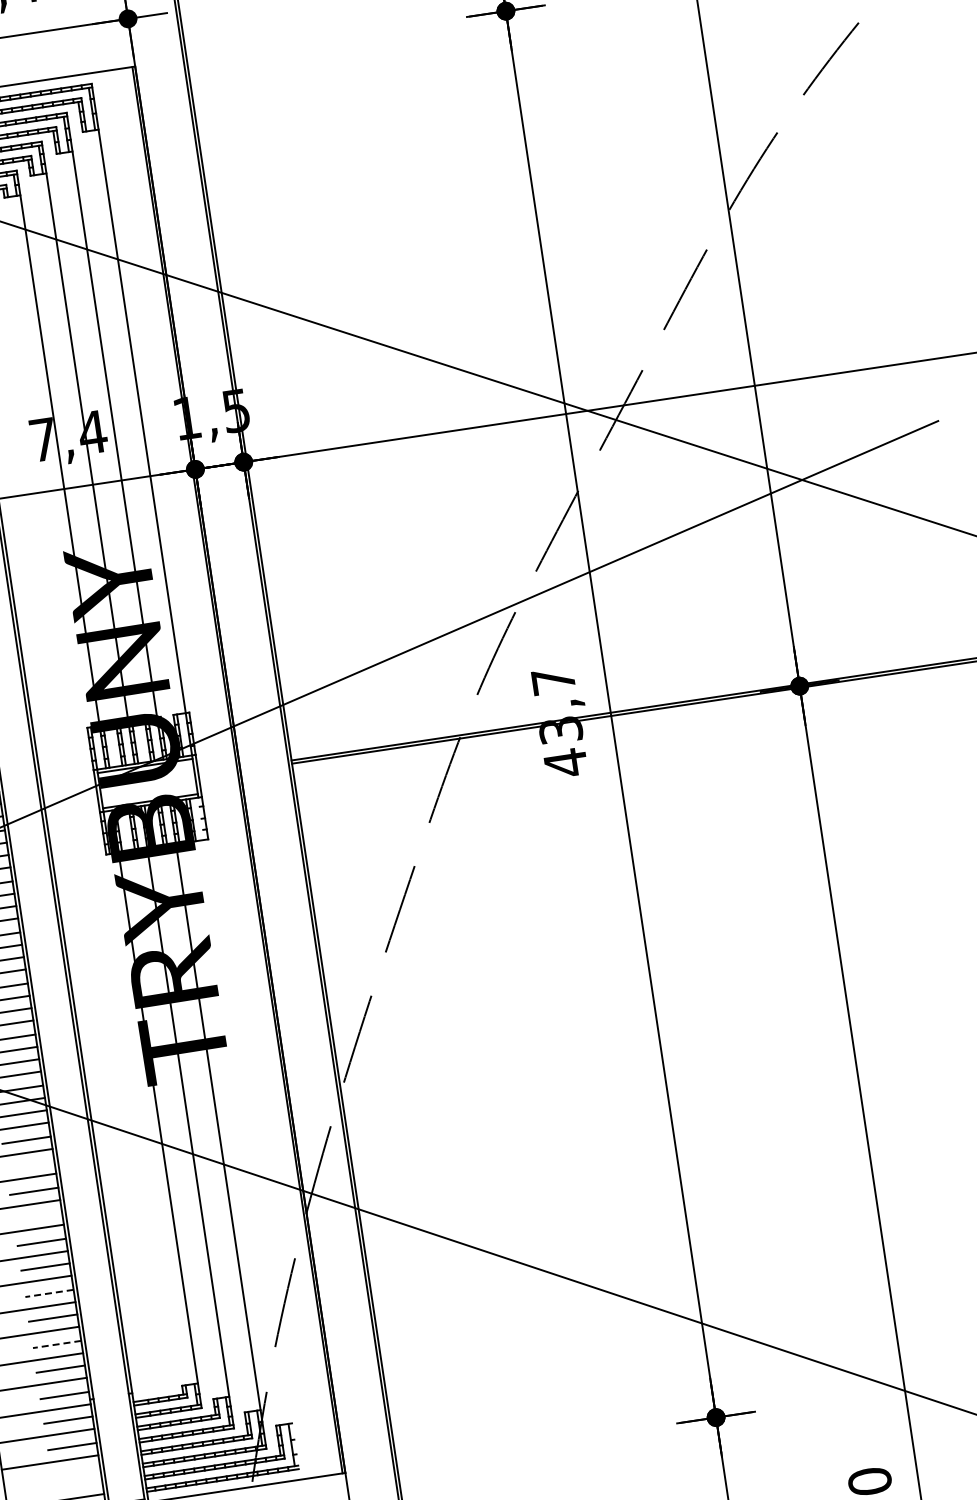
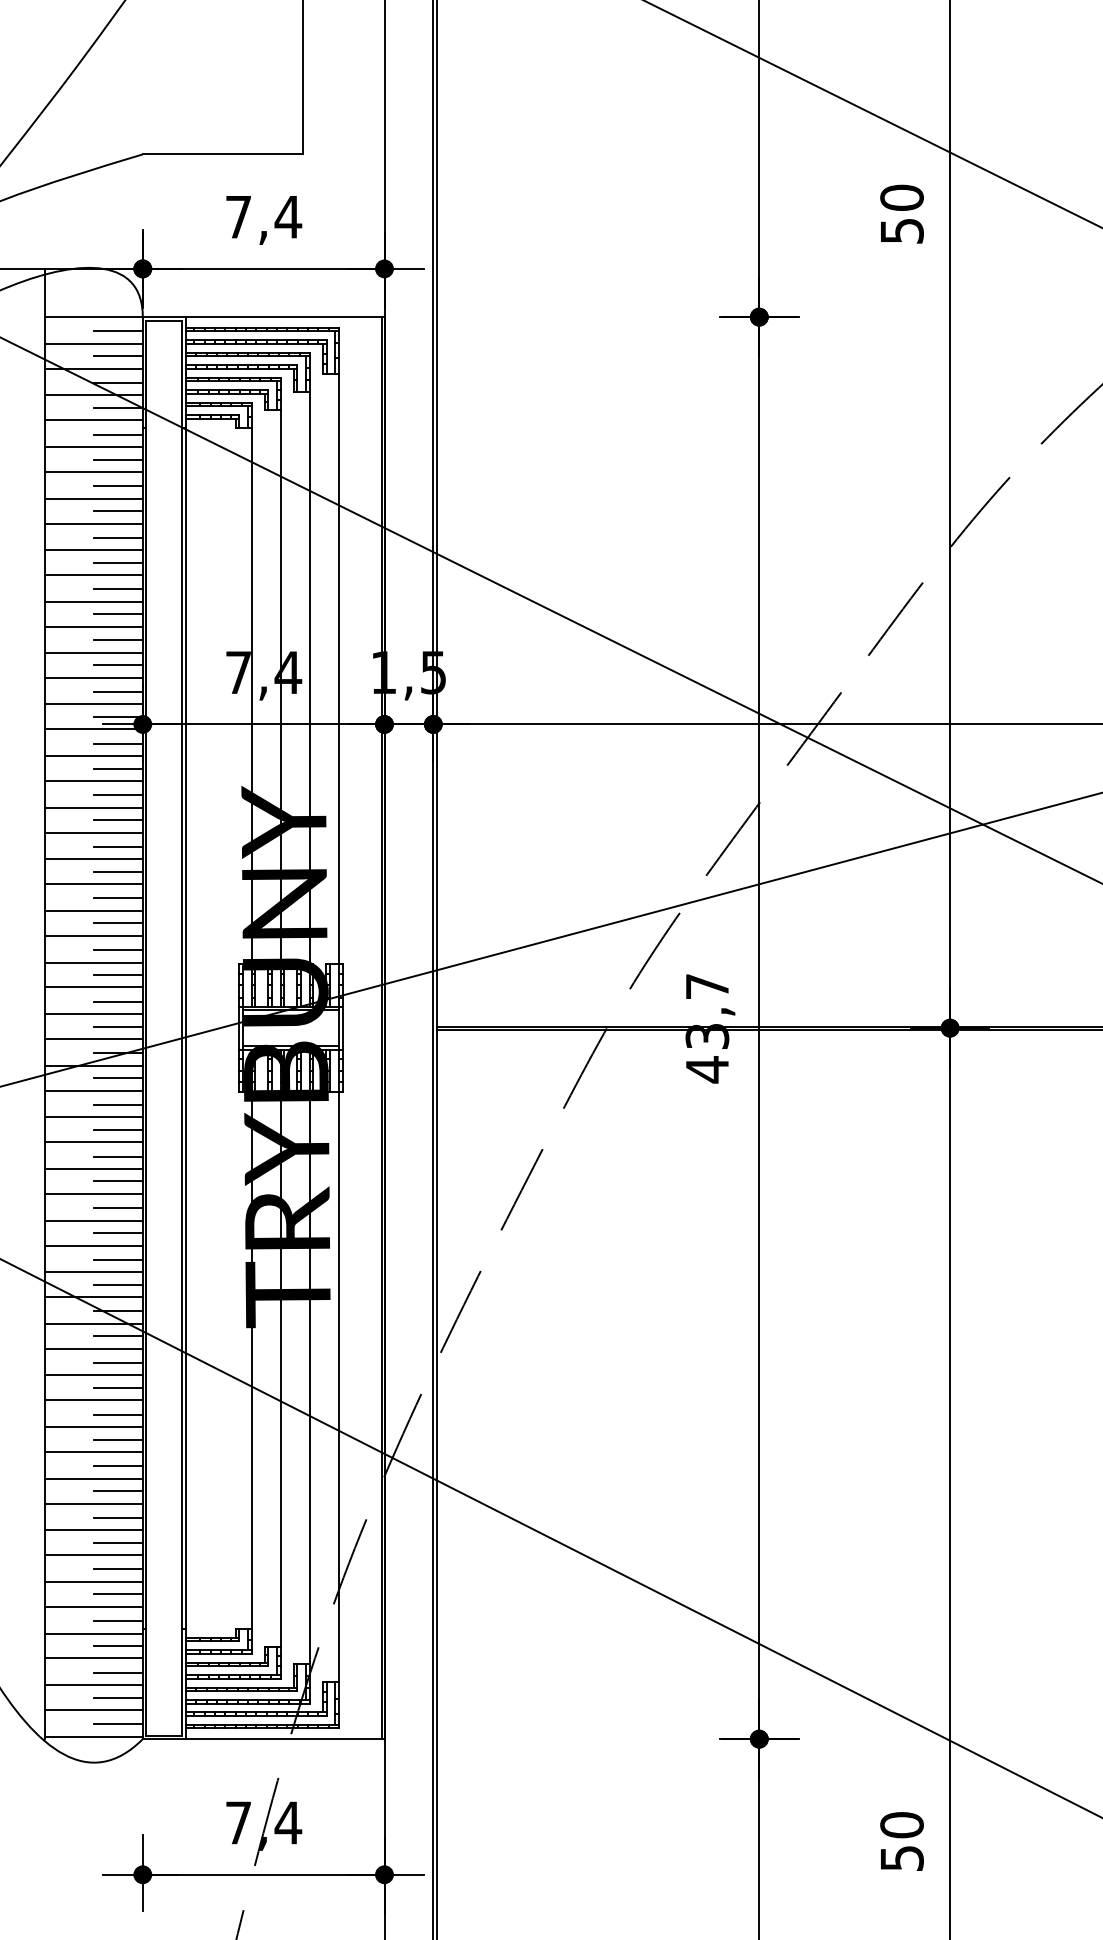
line: (248, 1132) -> (338, 1388), added
line: (29, 1164) -> (117, 1387), added
line: (37, 1216) -> (117, 1439), added
line: (48, 1293) -> (117, 1517), dashed -> solid
line: (56, 1344) -> (117, 1569), dashed -> solid
line: (75, 1471) -> (117, 1697), added
line: (53, 1487) -> (93, 1710), added

